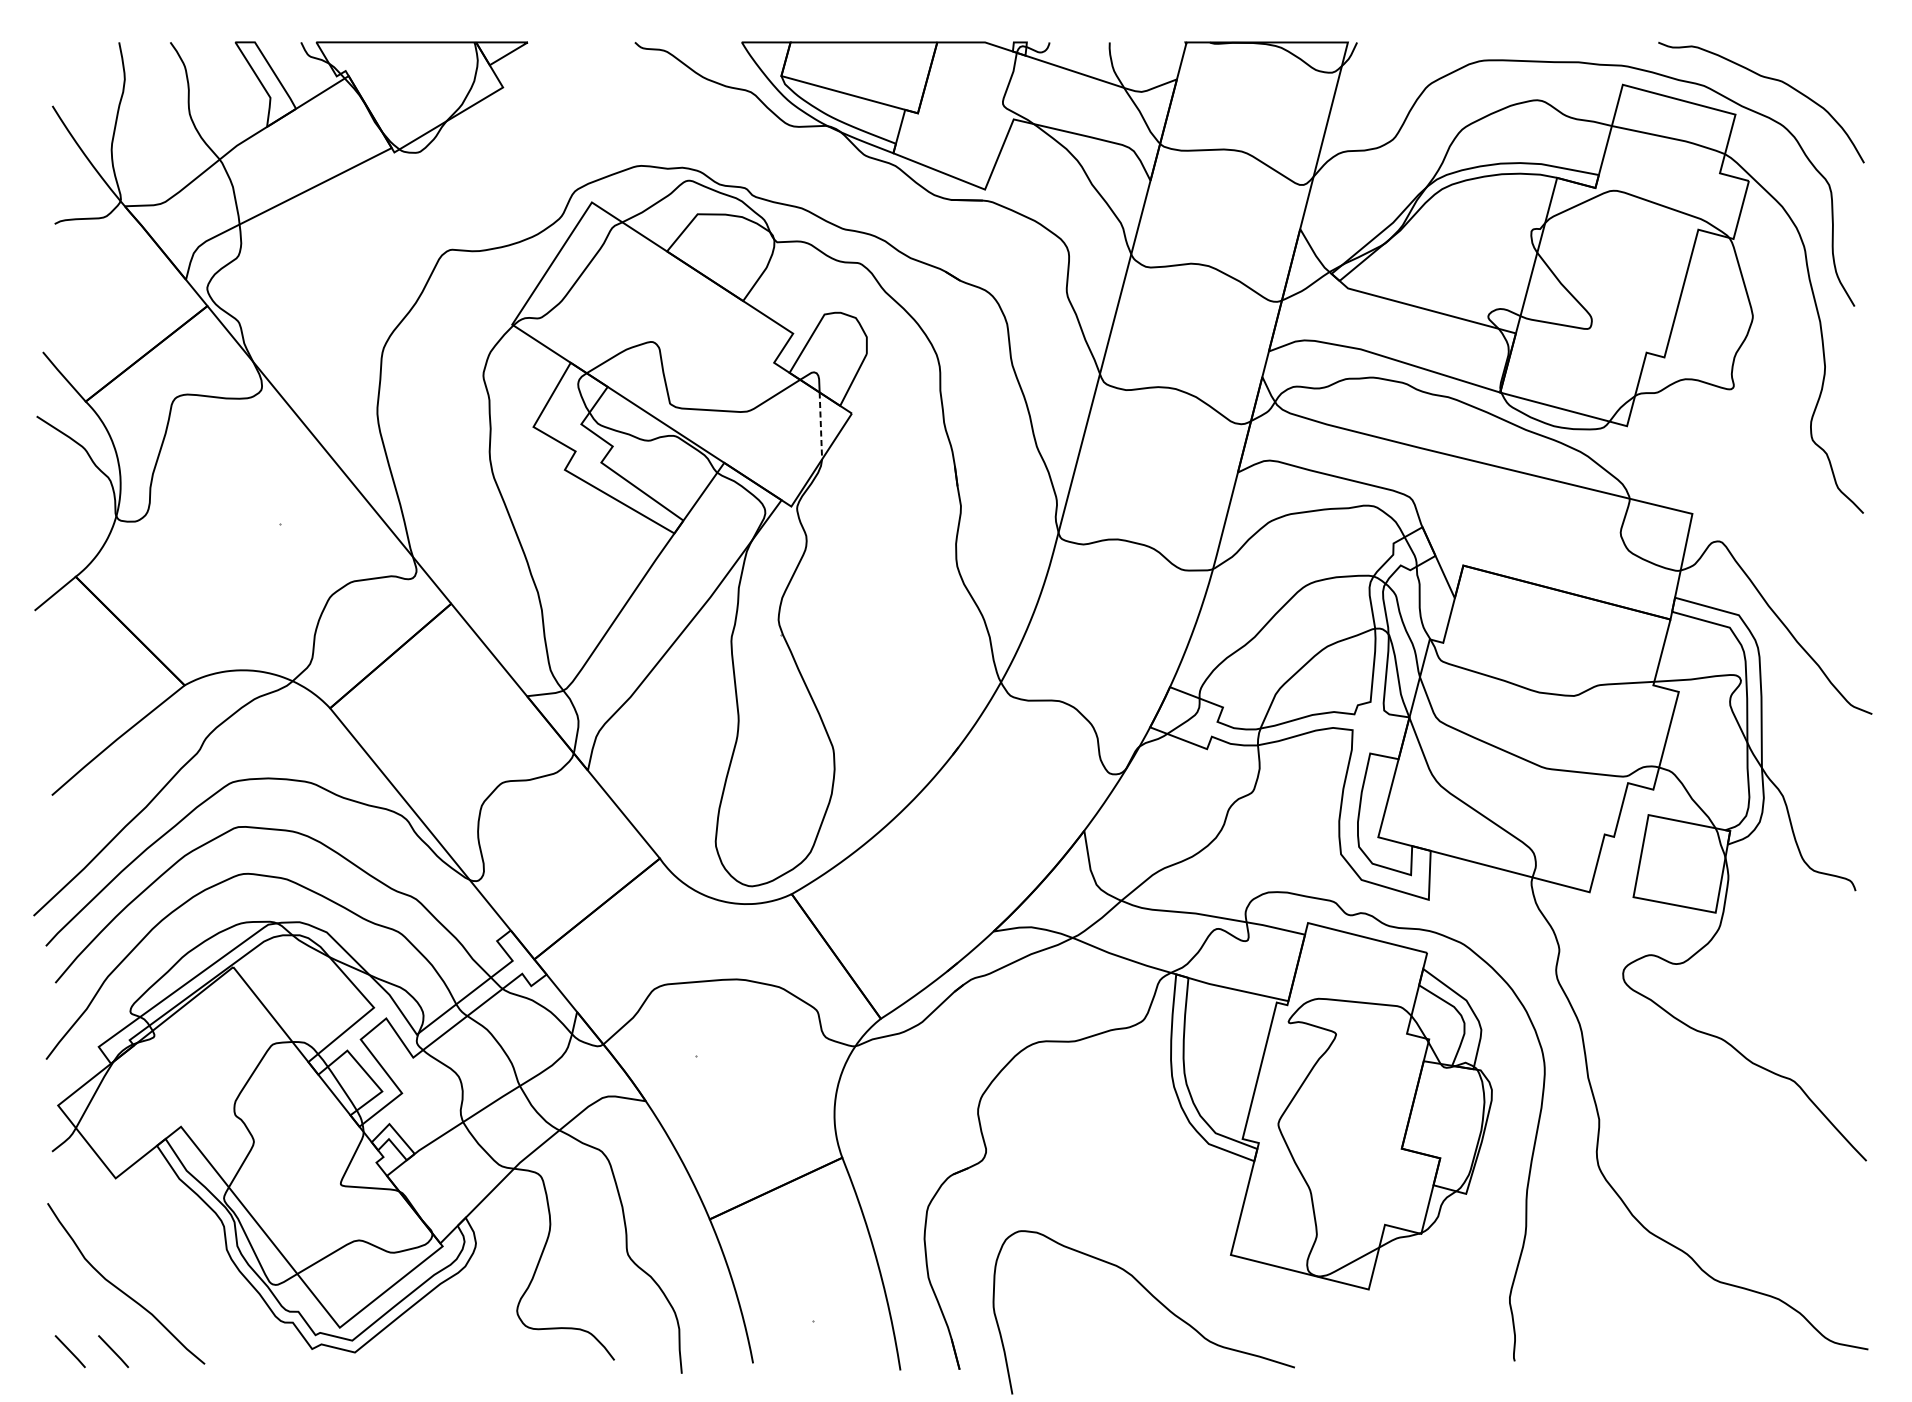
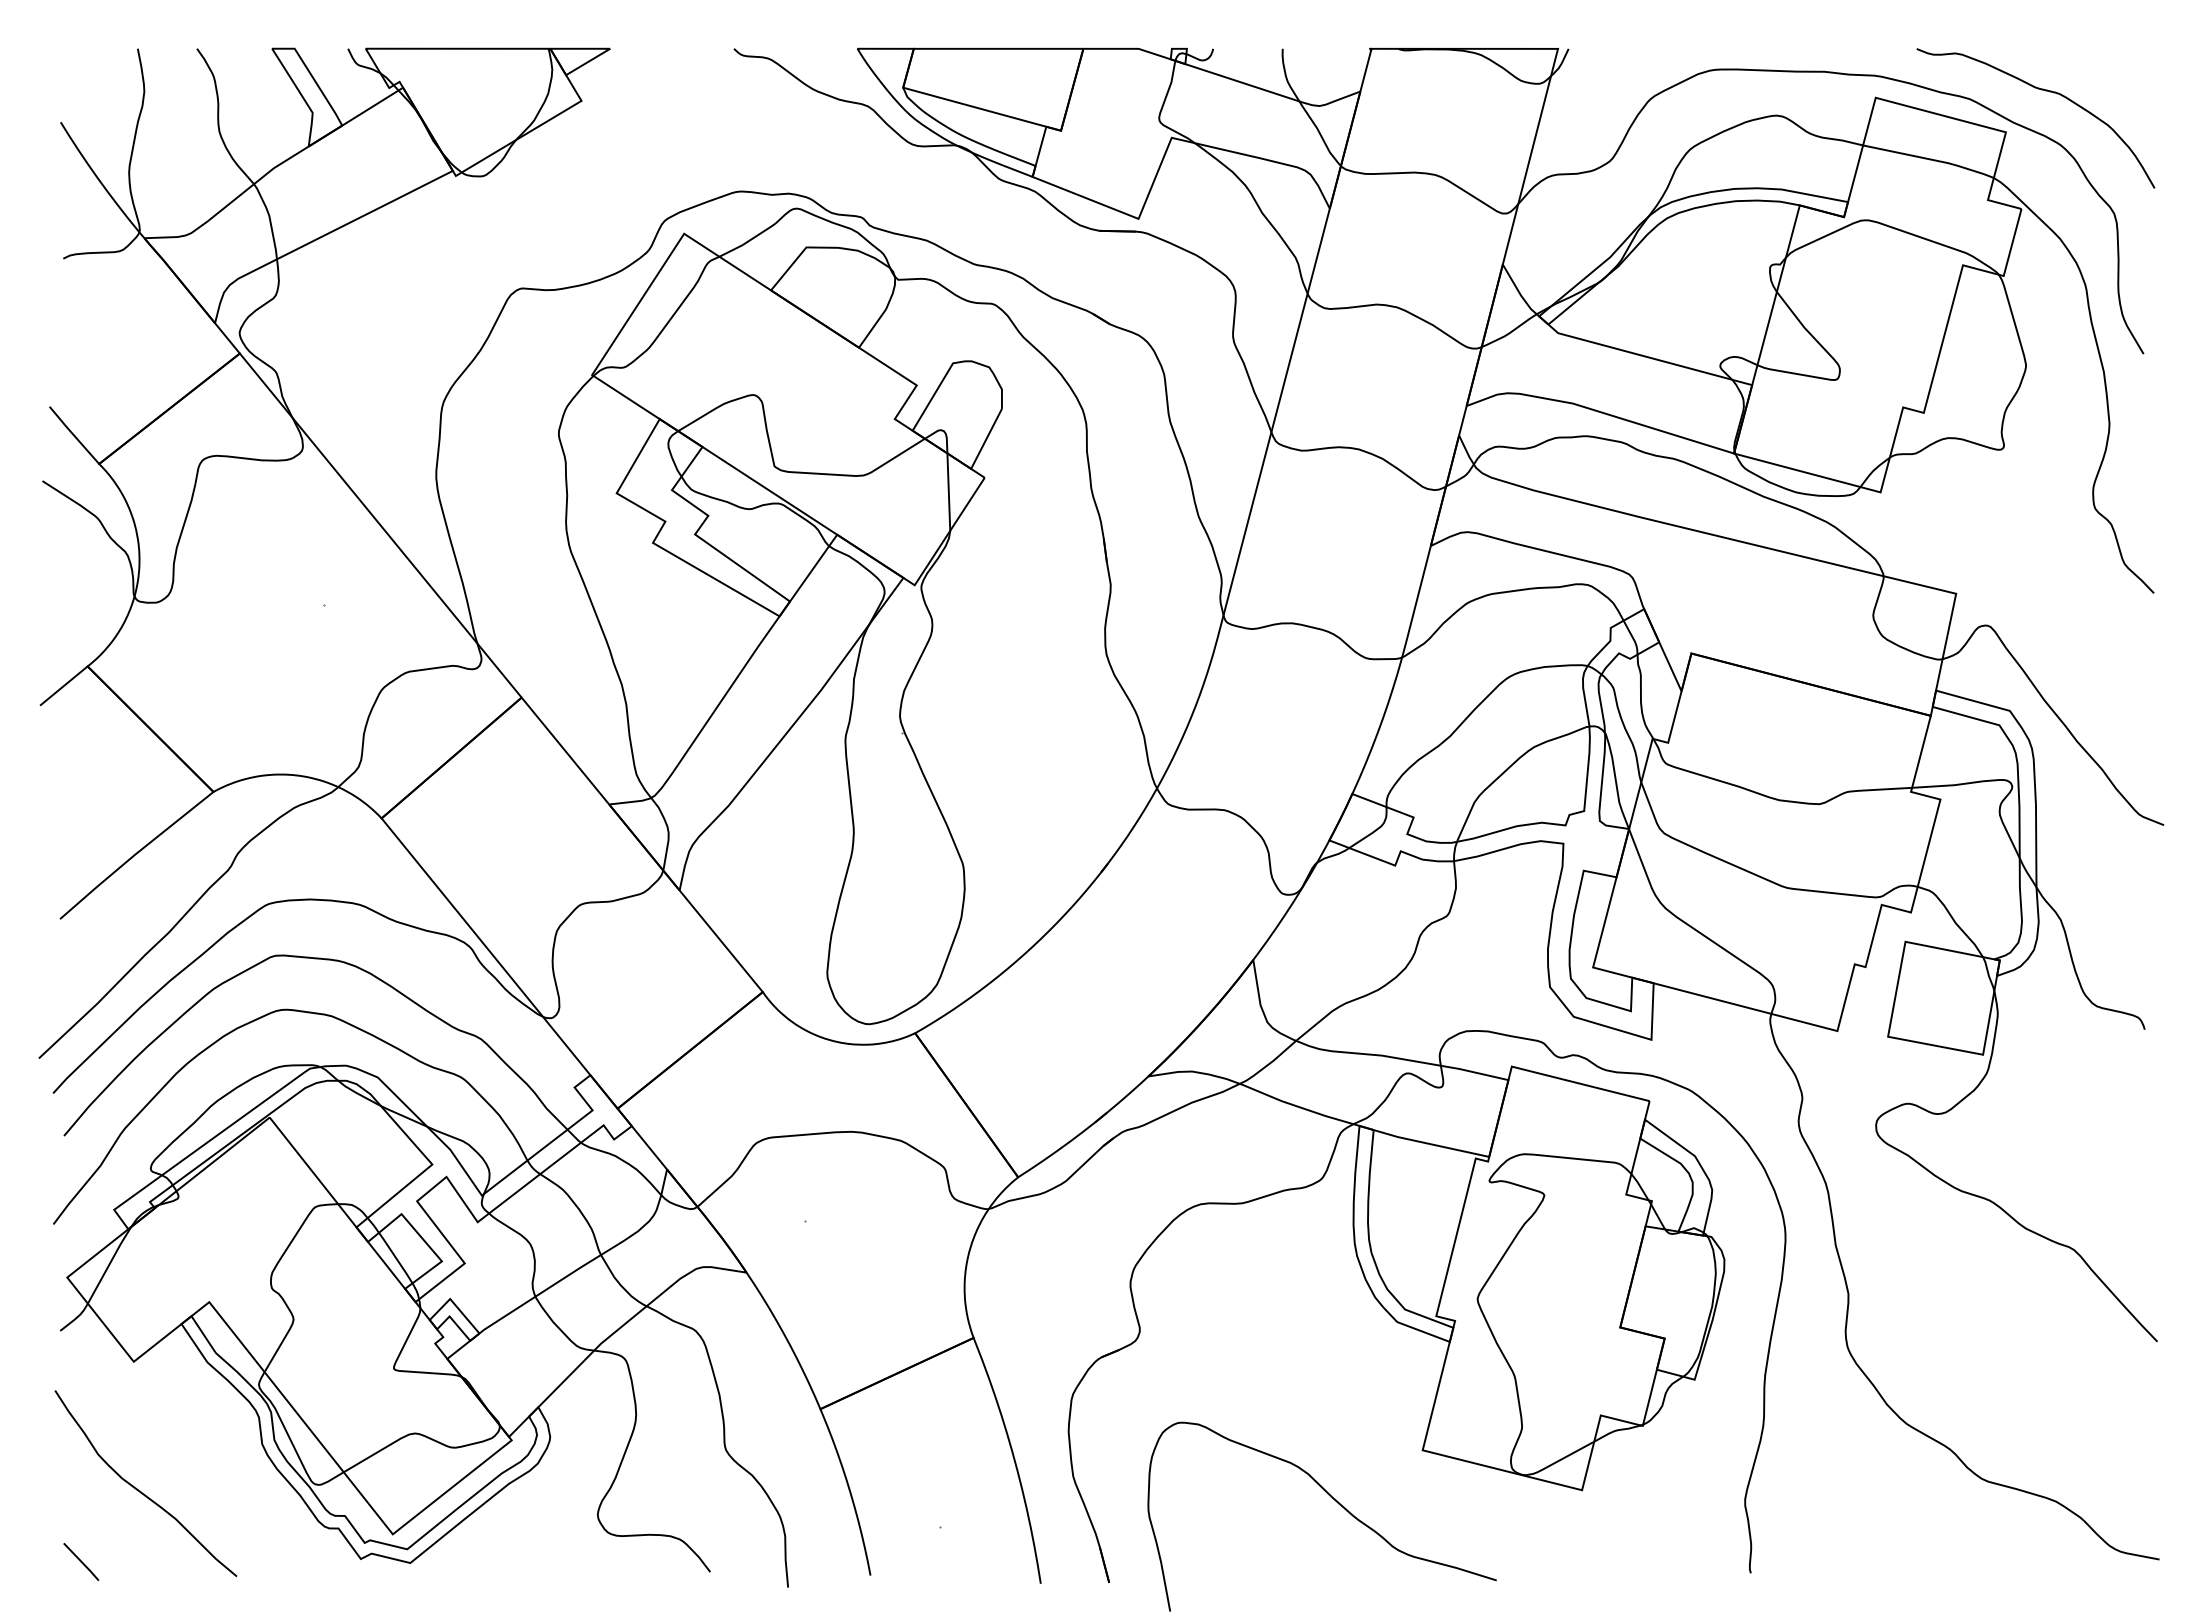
line: (820, 426) -> (948, 492), dashed -> solid
line: (113, 1351) -> (131, 1561), removed

